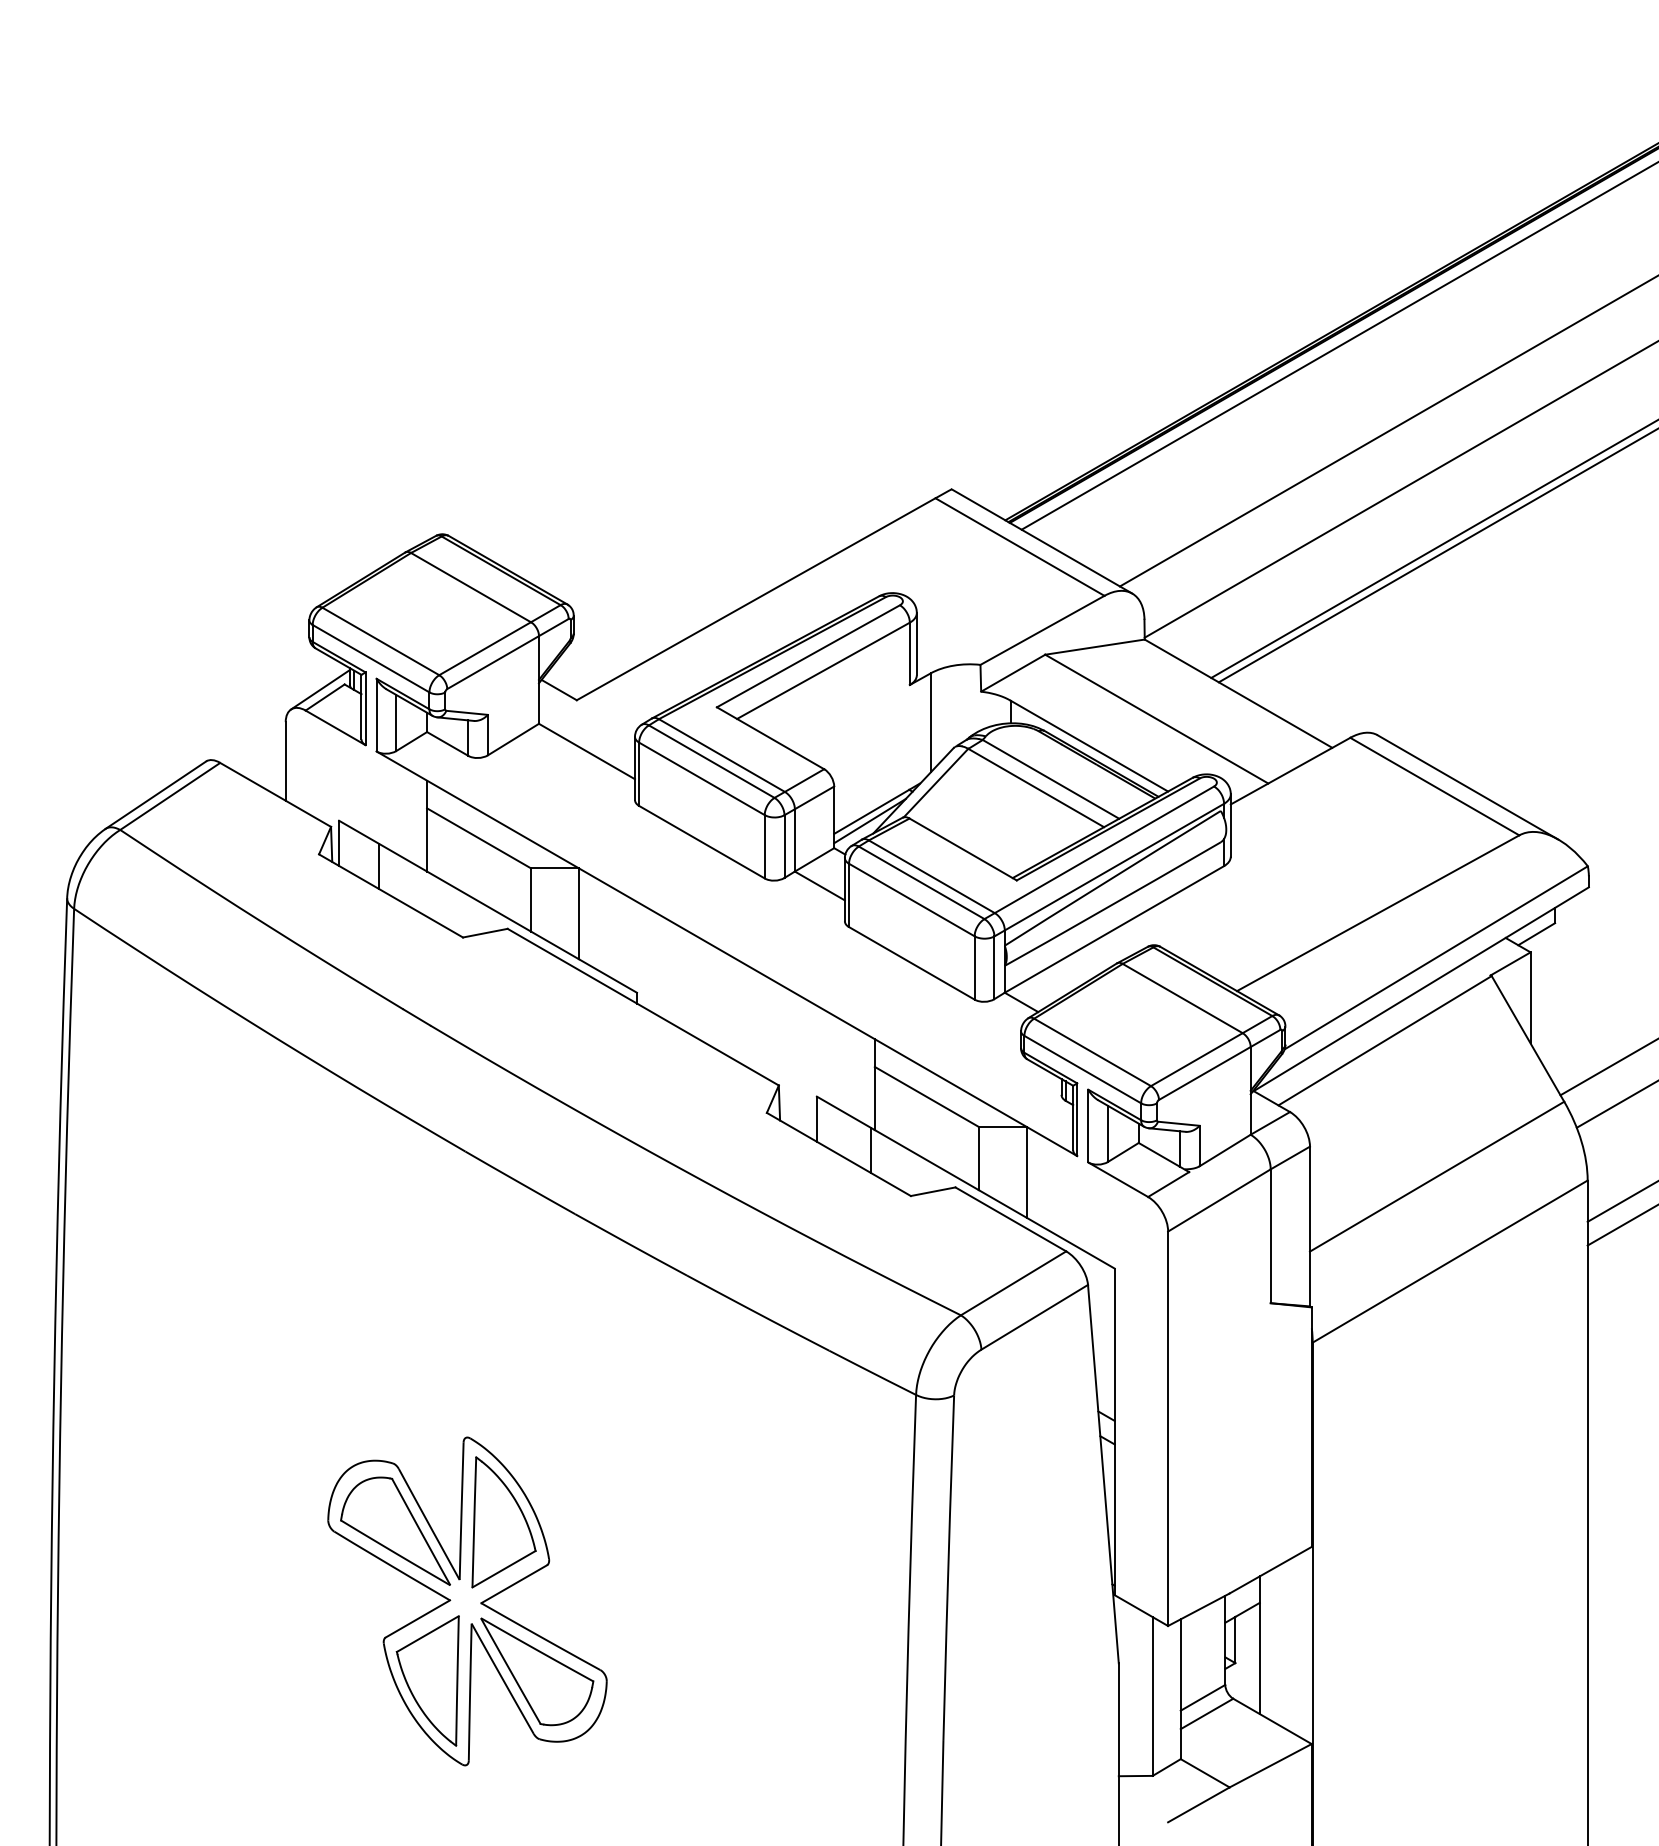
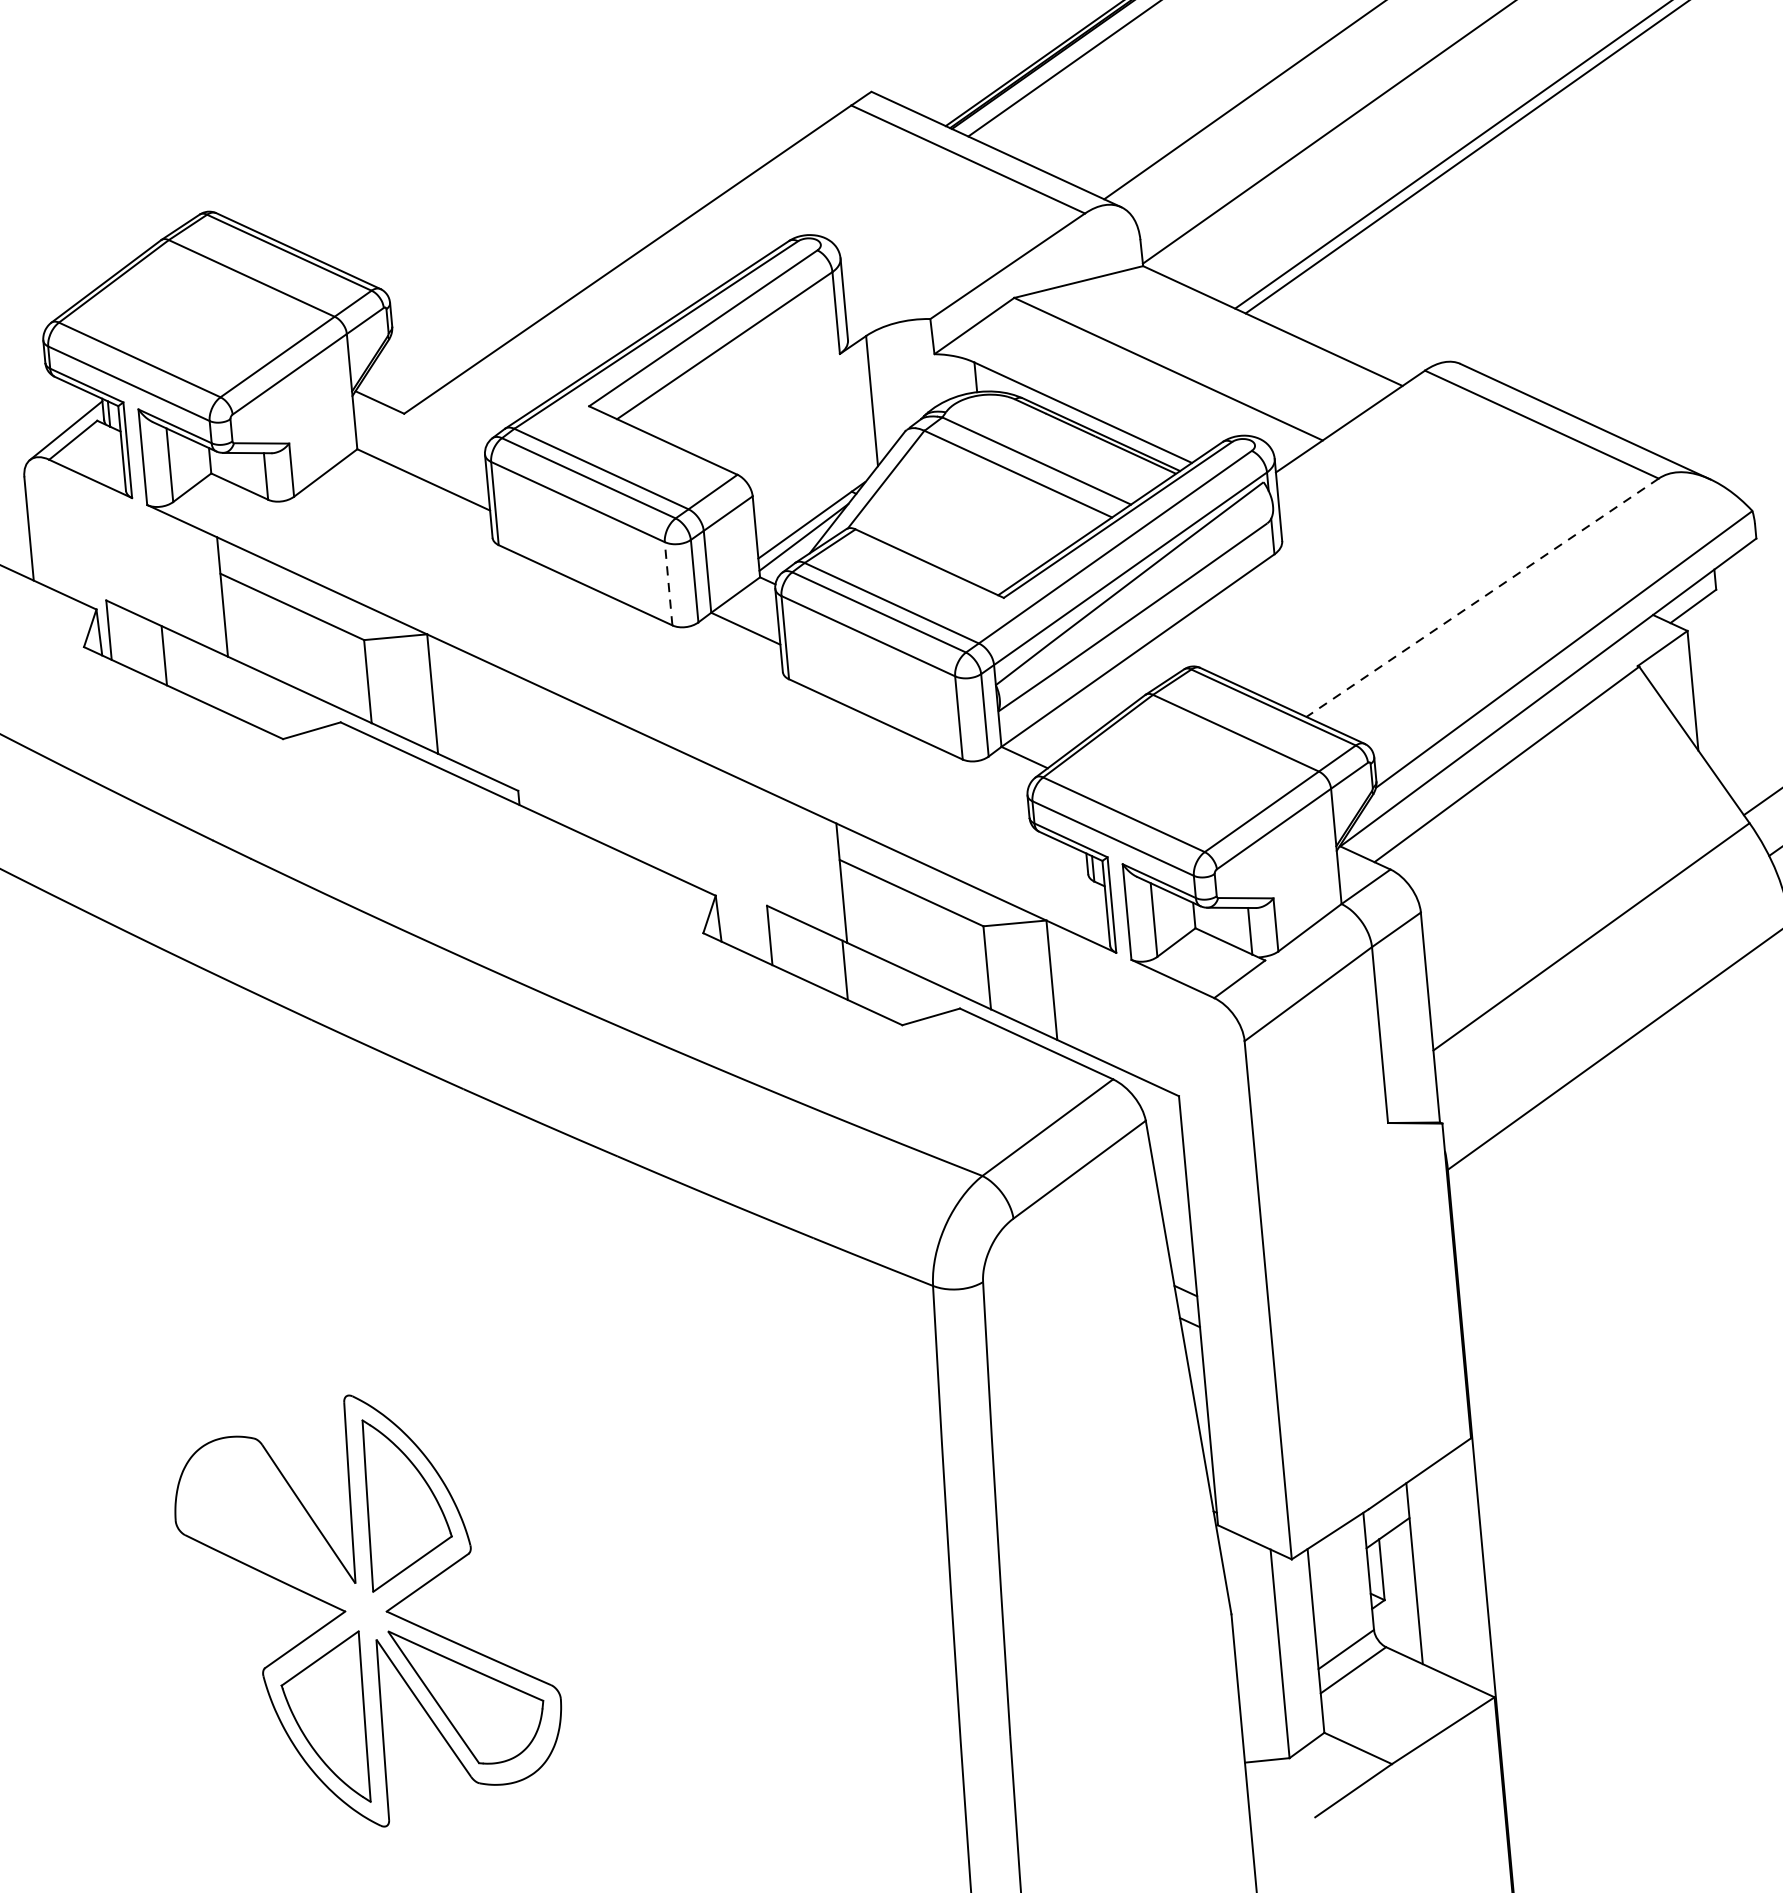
line: (764, 846) -> (668, 583), solid -> dashed
line: (1377, 913) -> (1481, 598), solid -> dashed
part: (395, 1530) -> (265, 1526), removed

